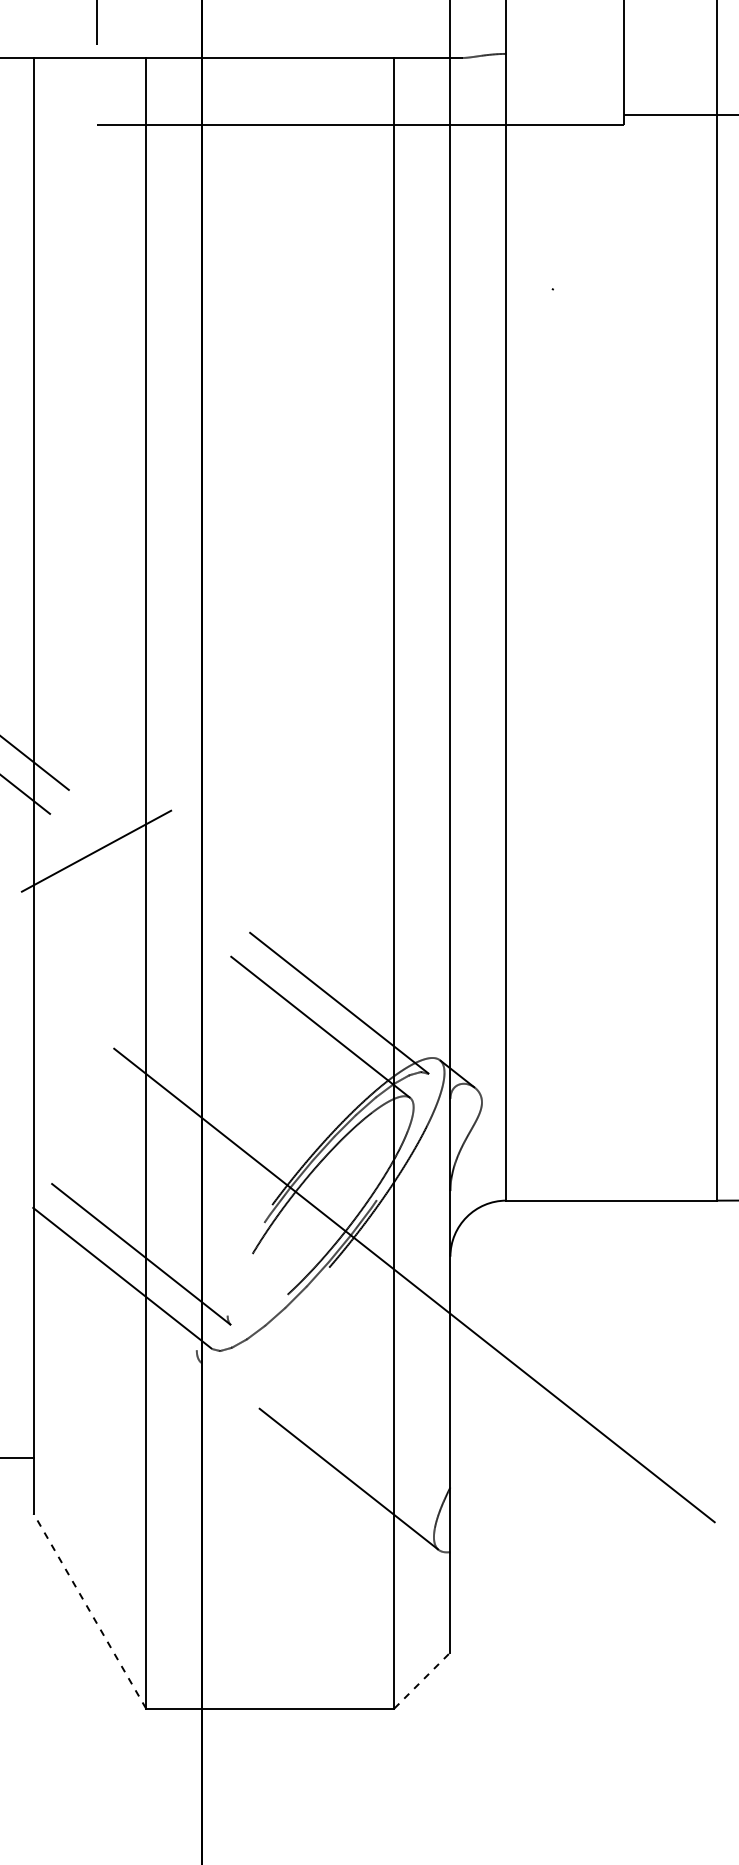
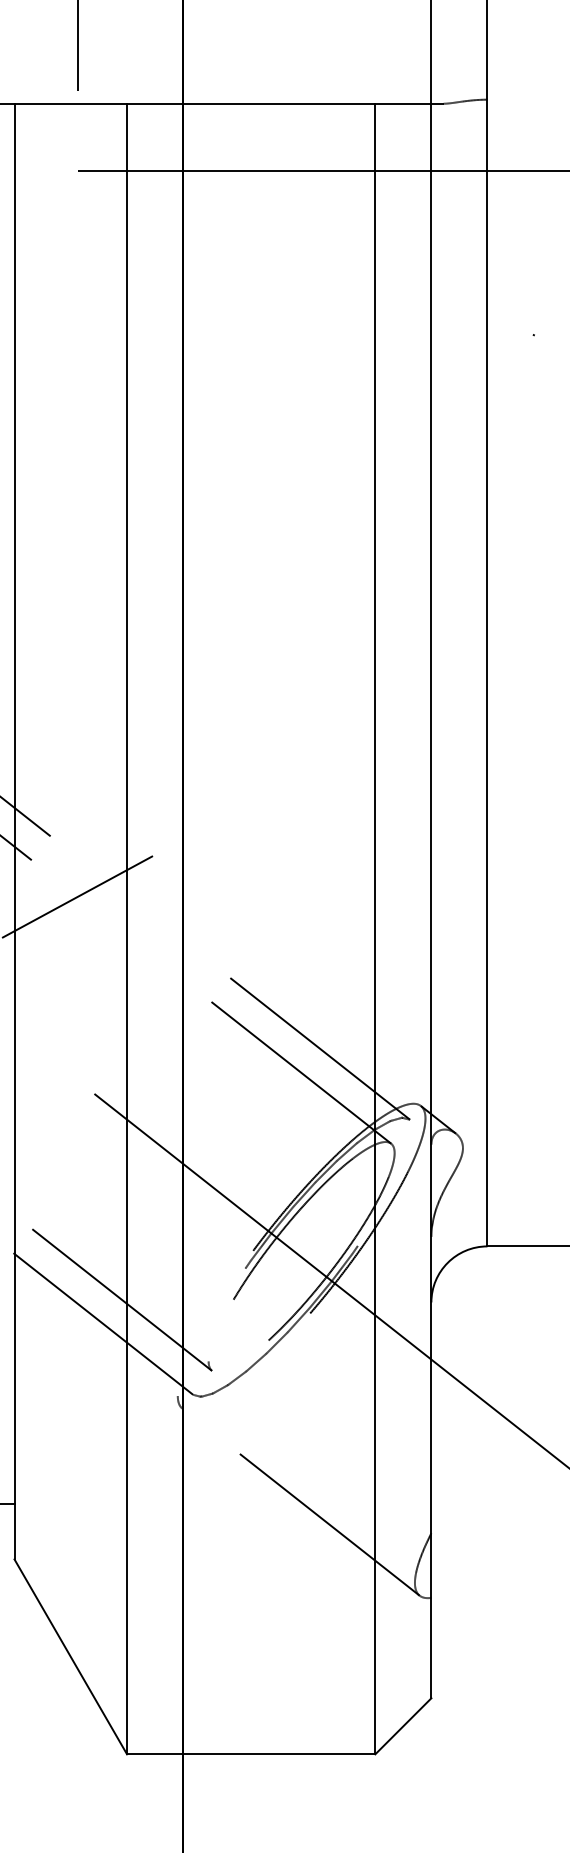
line: (89, 1611) -> (70, 1657), dashed -> solid
line: (422, 1680) -> (403, 1726), dashed -> solid

